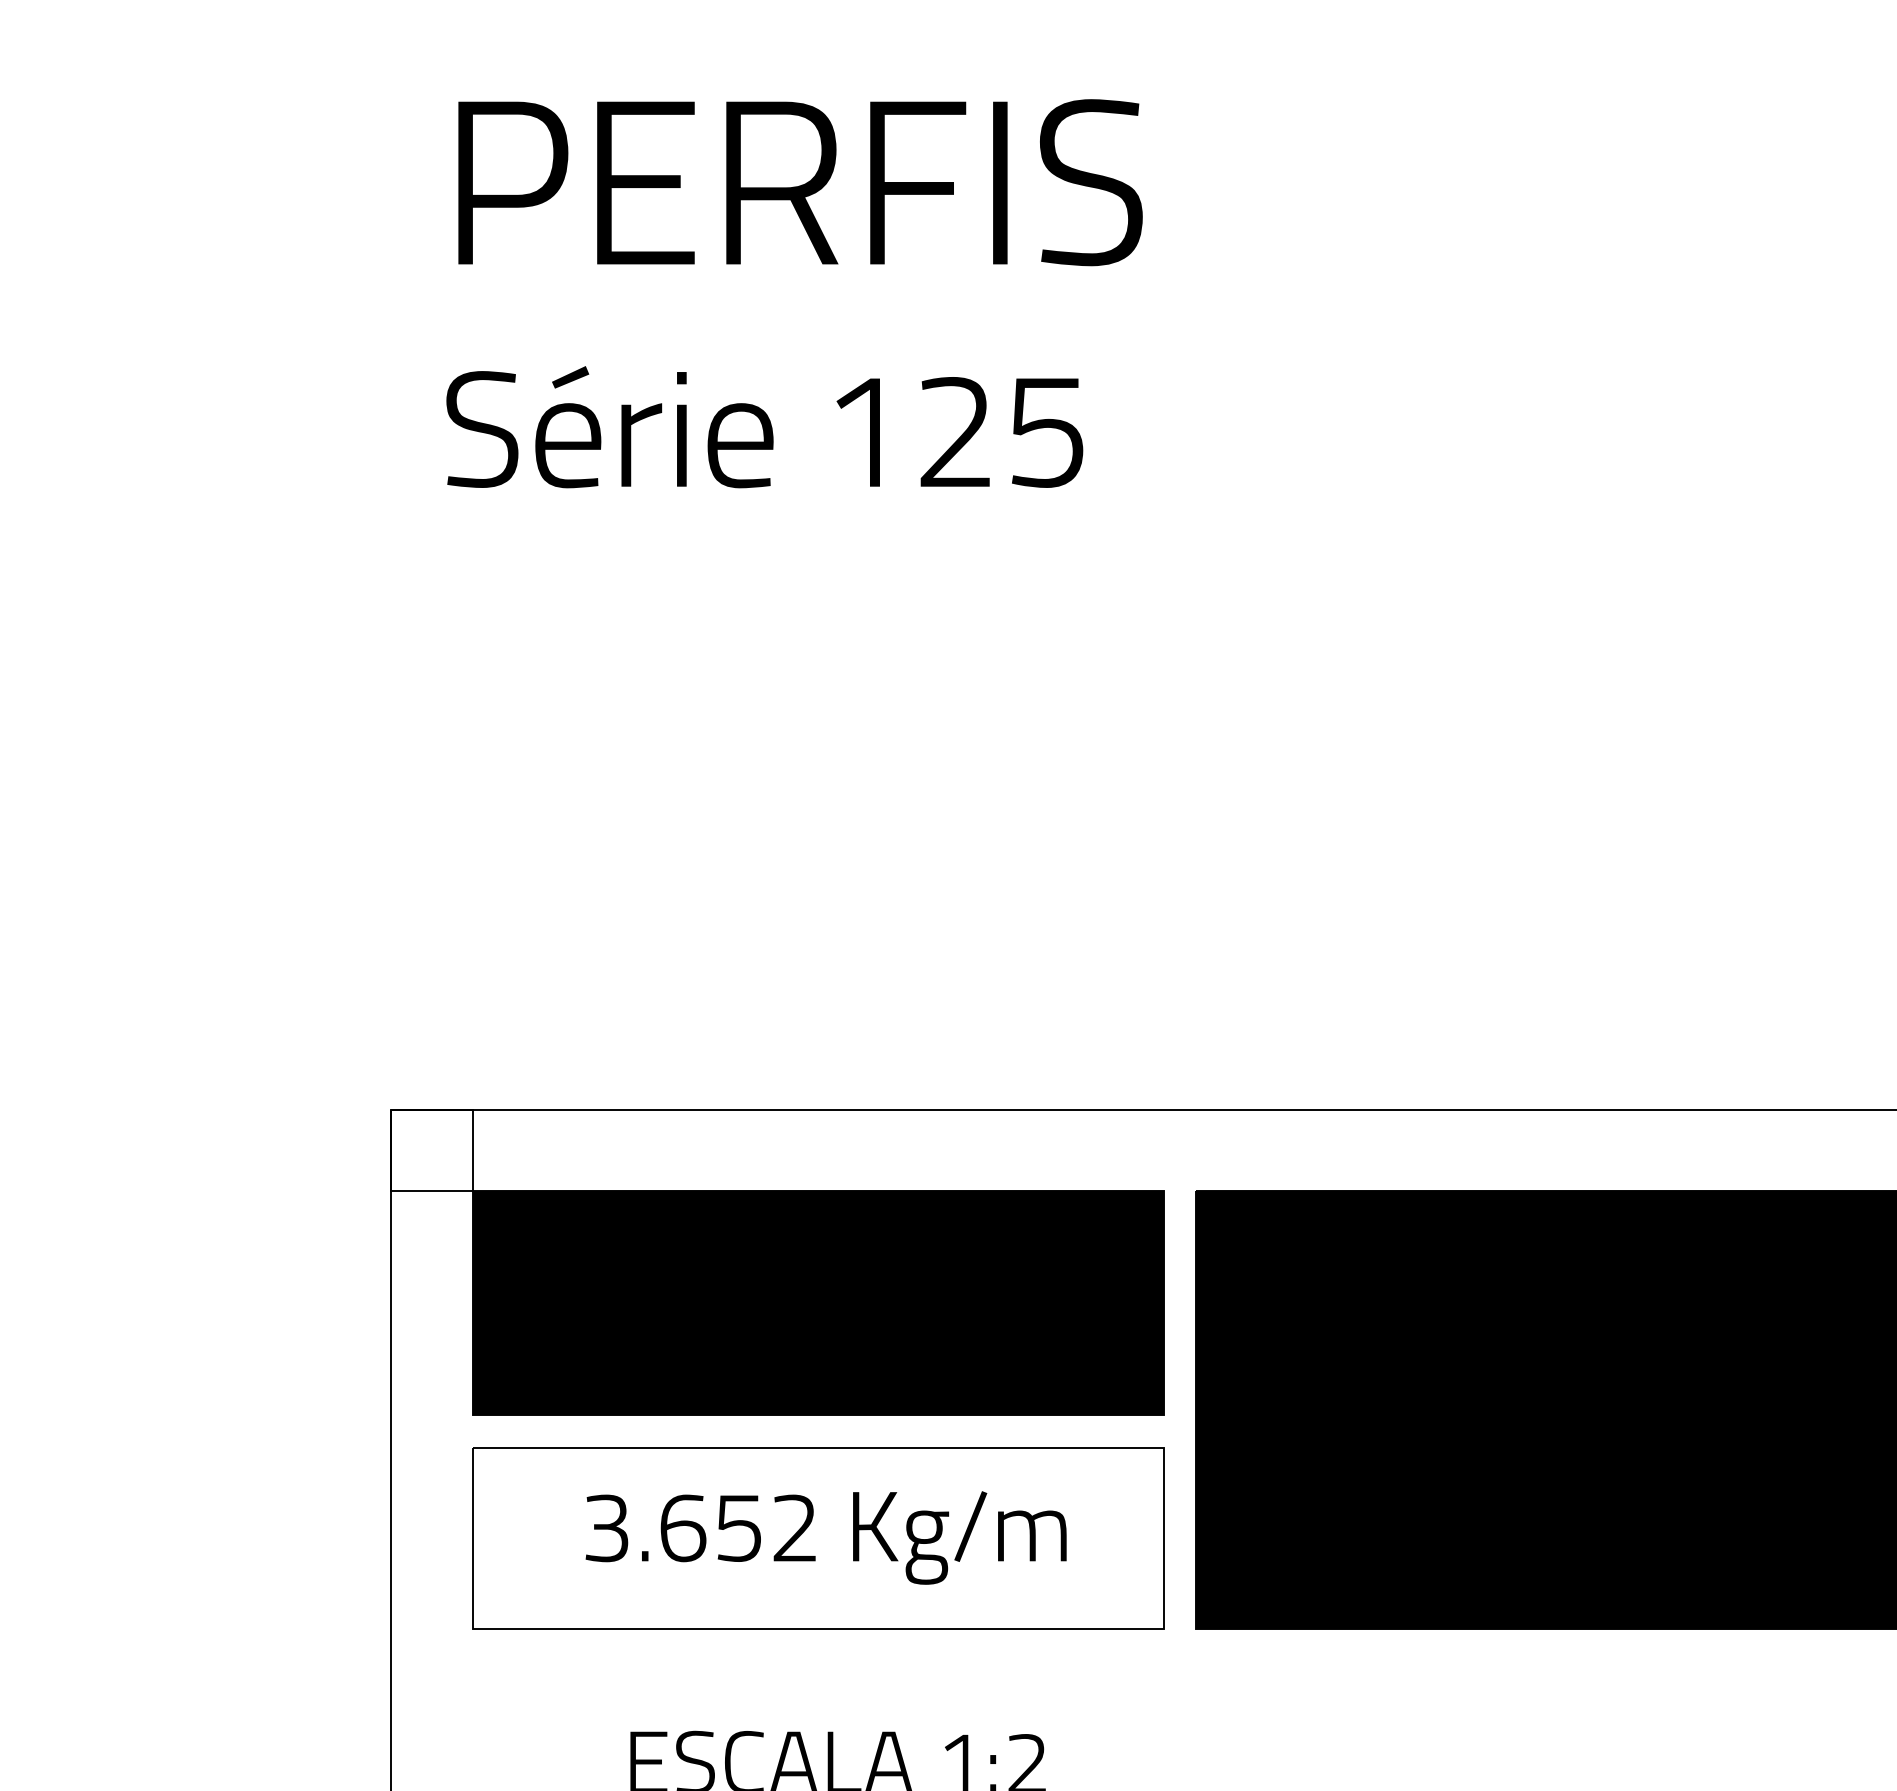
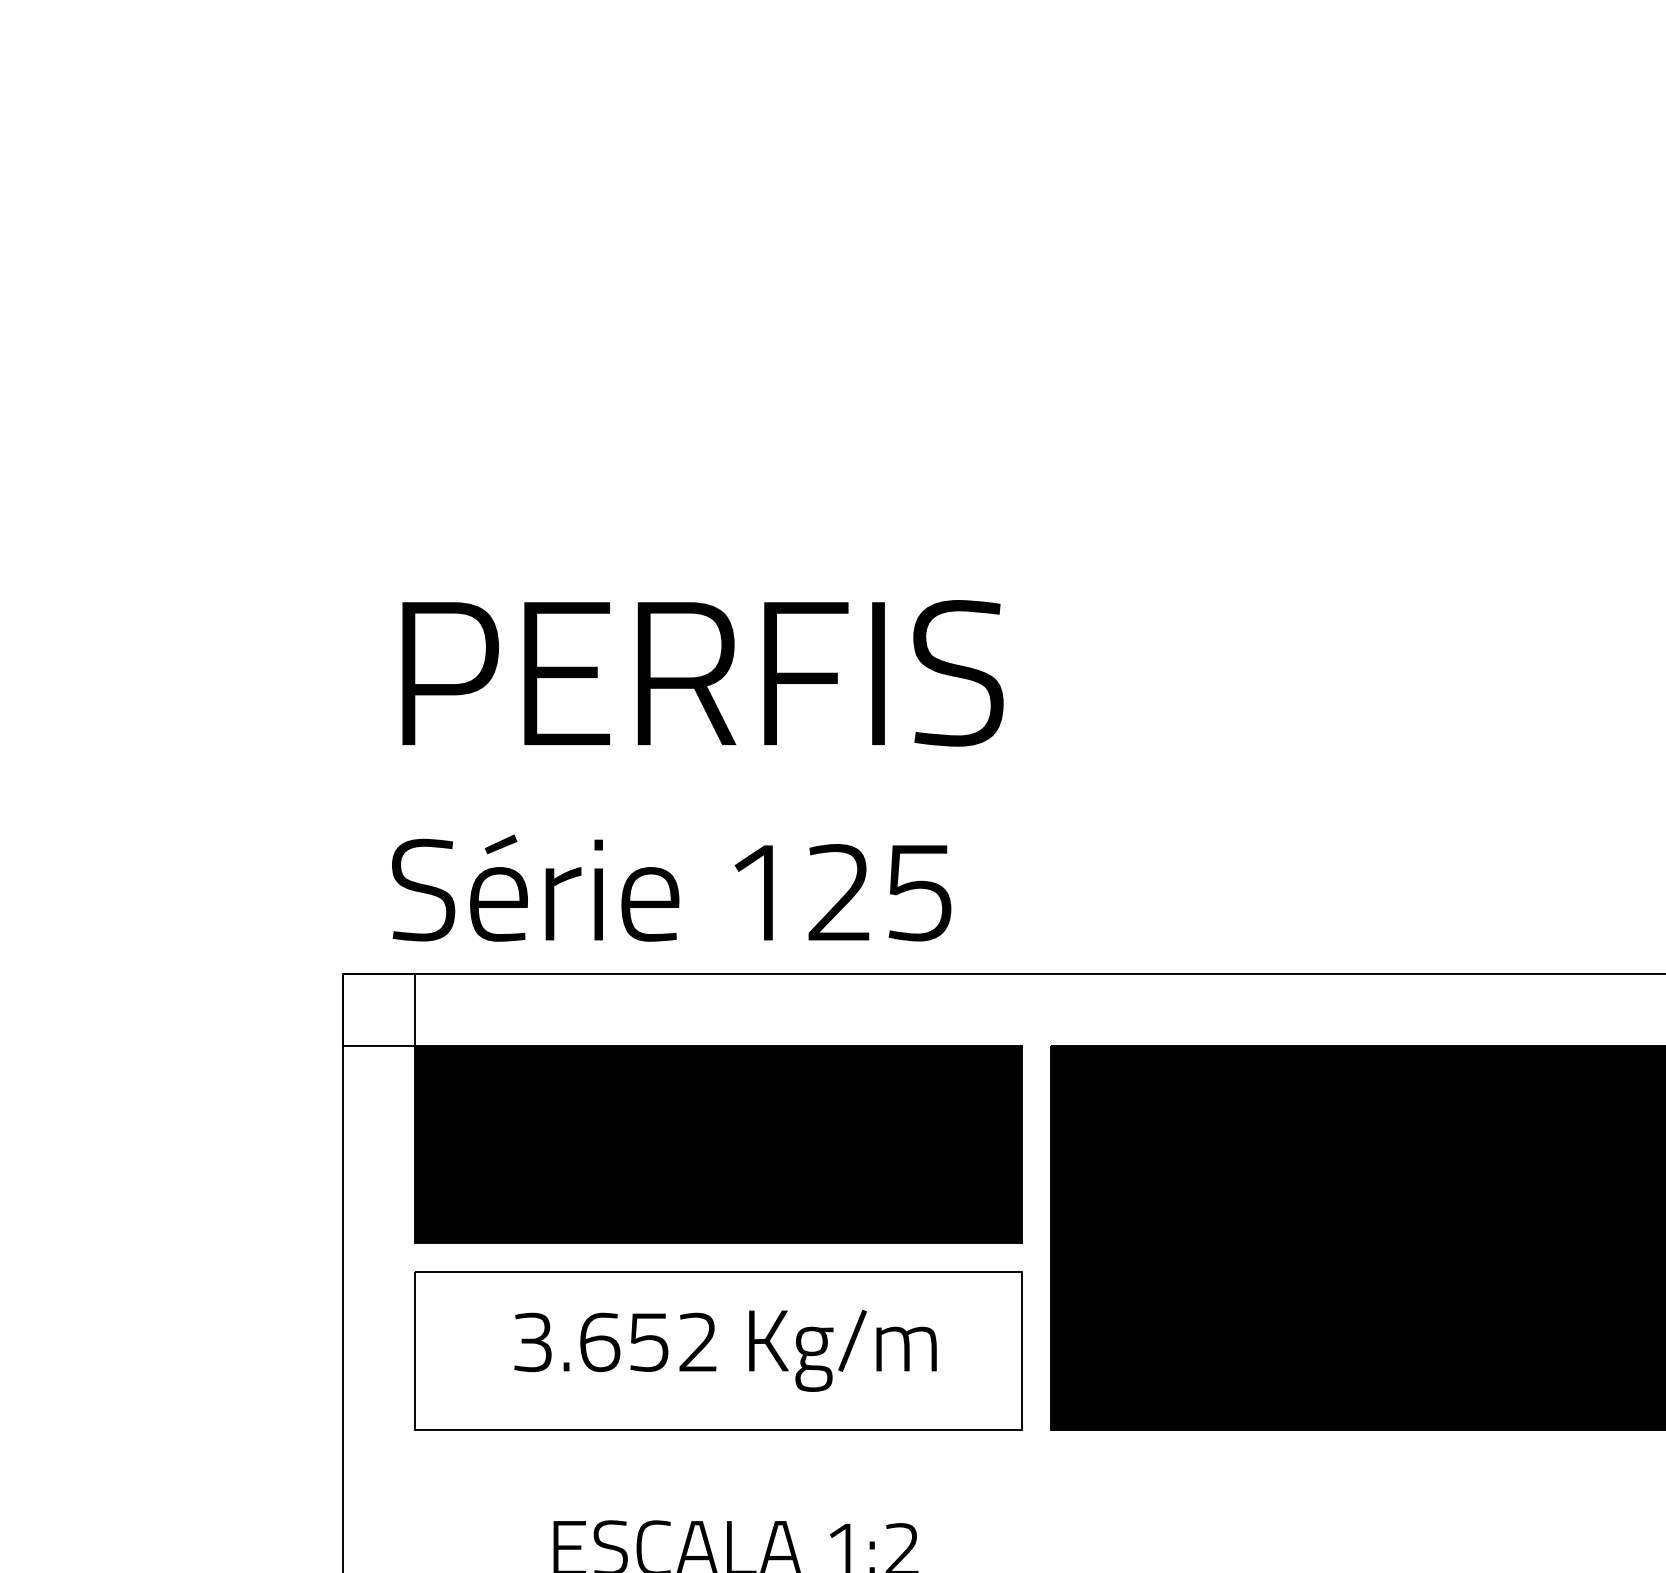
text: (794, 293) -> (697, 770), moved

